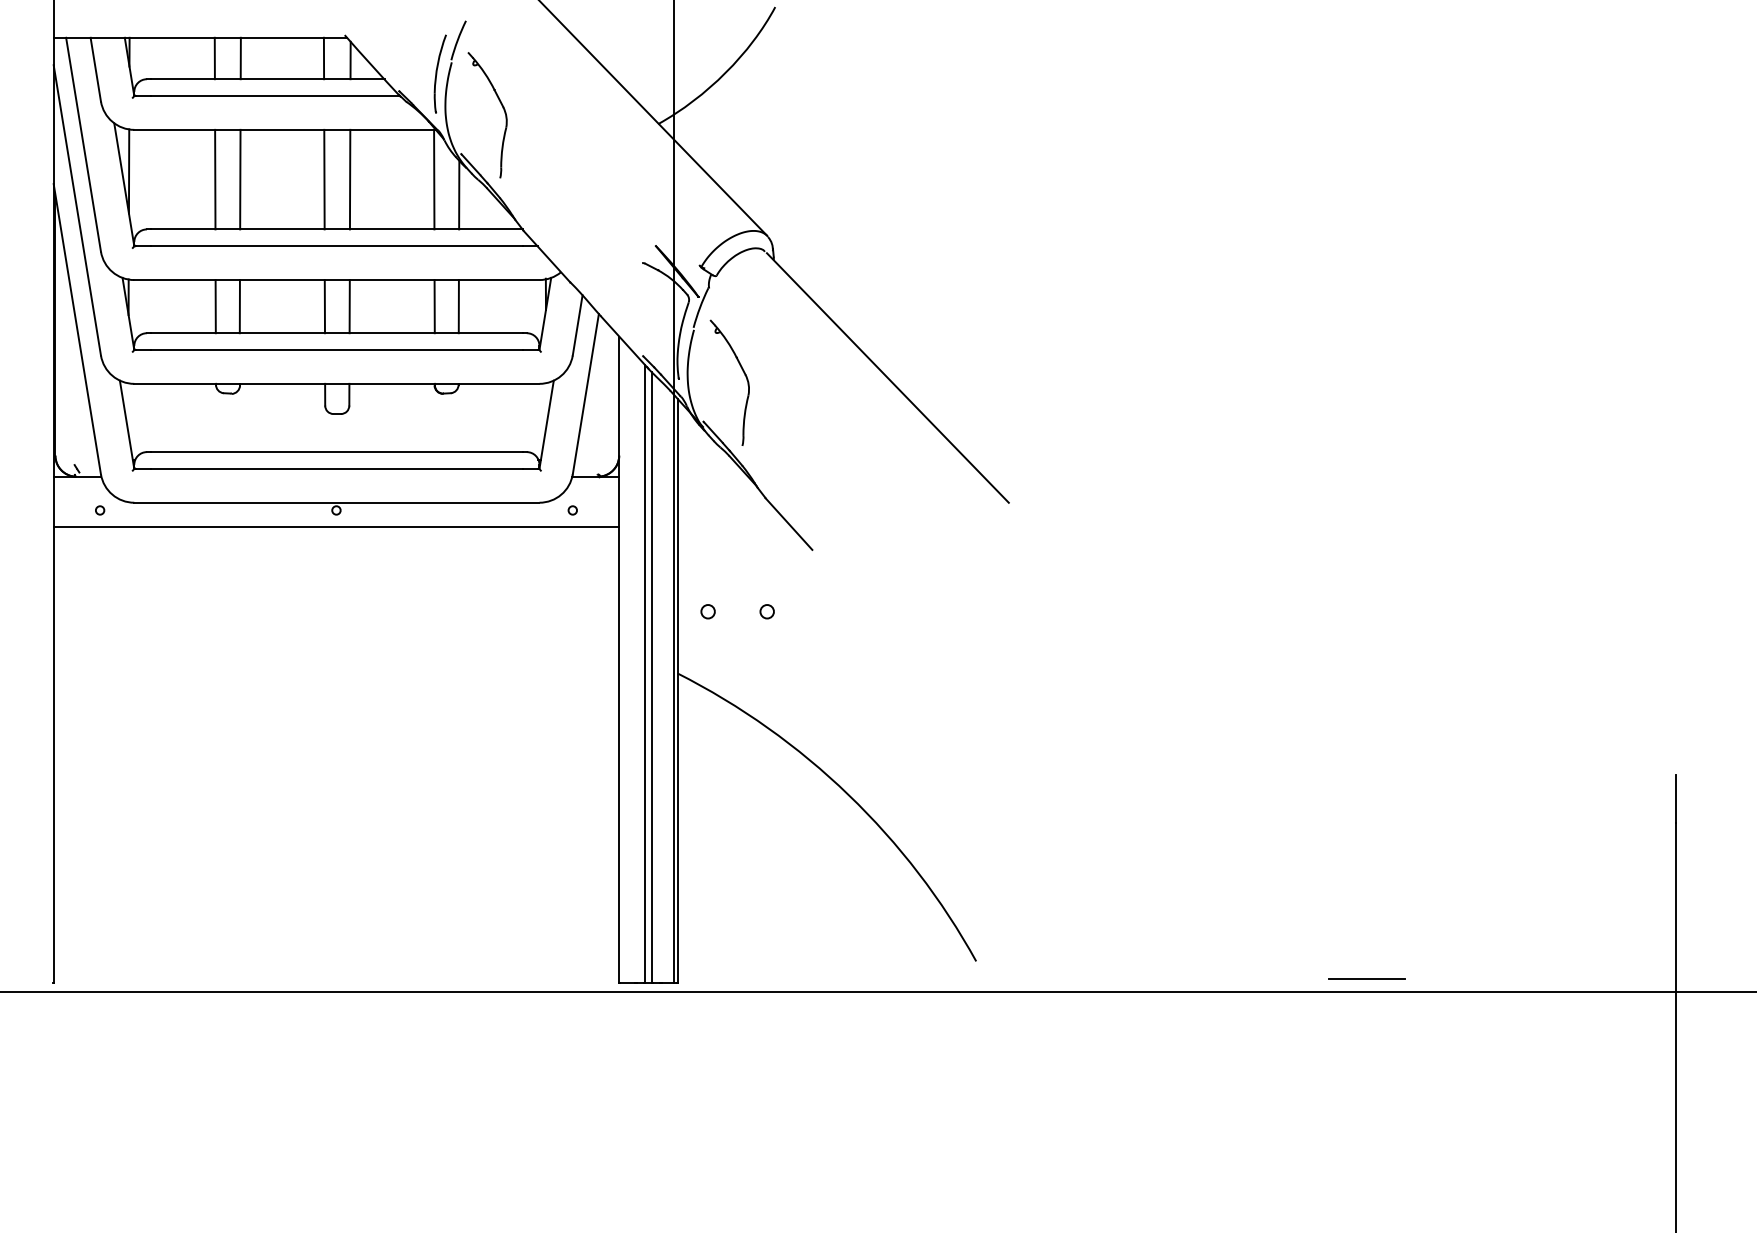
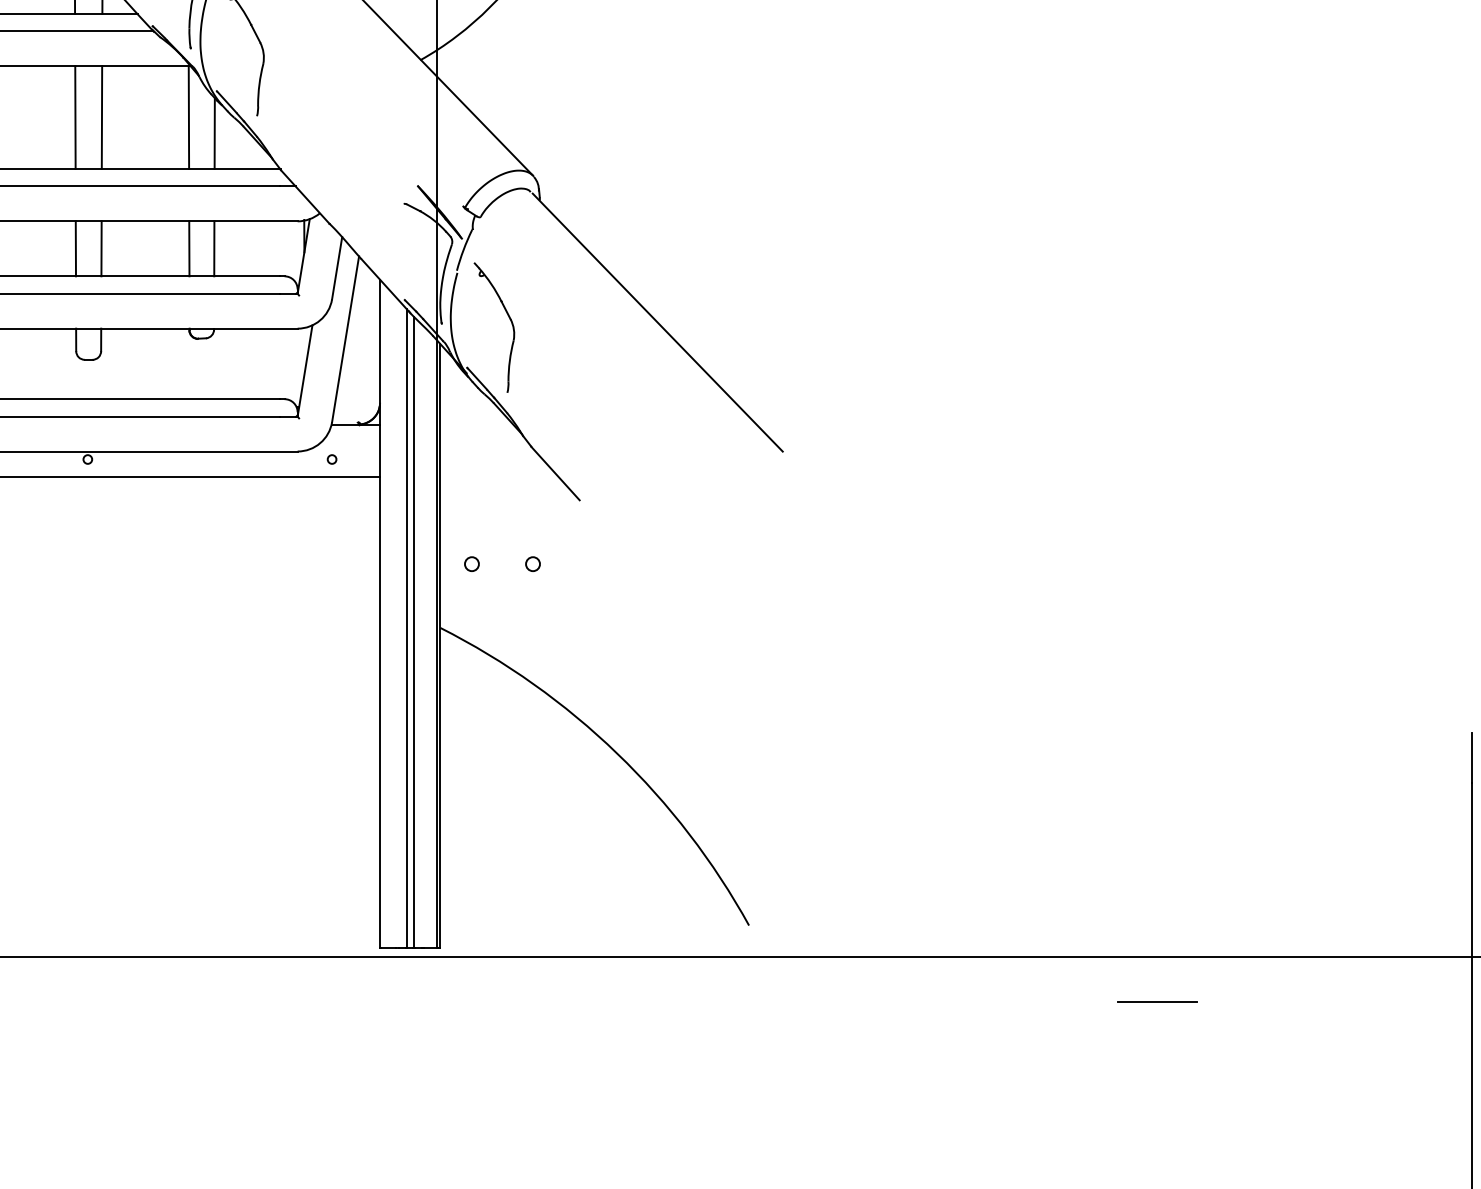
line: (1366, 978) -> (1156, 1002), moved

